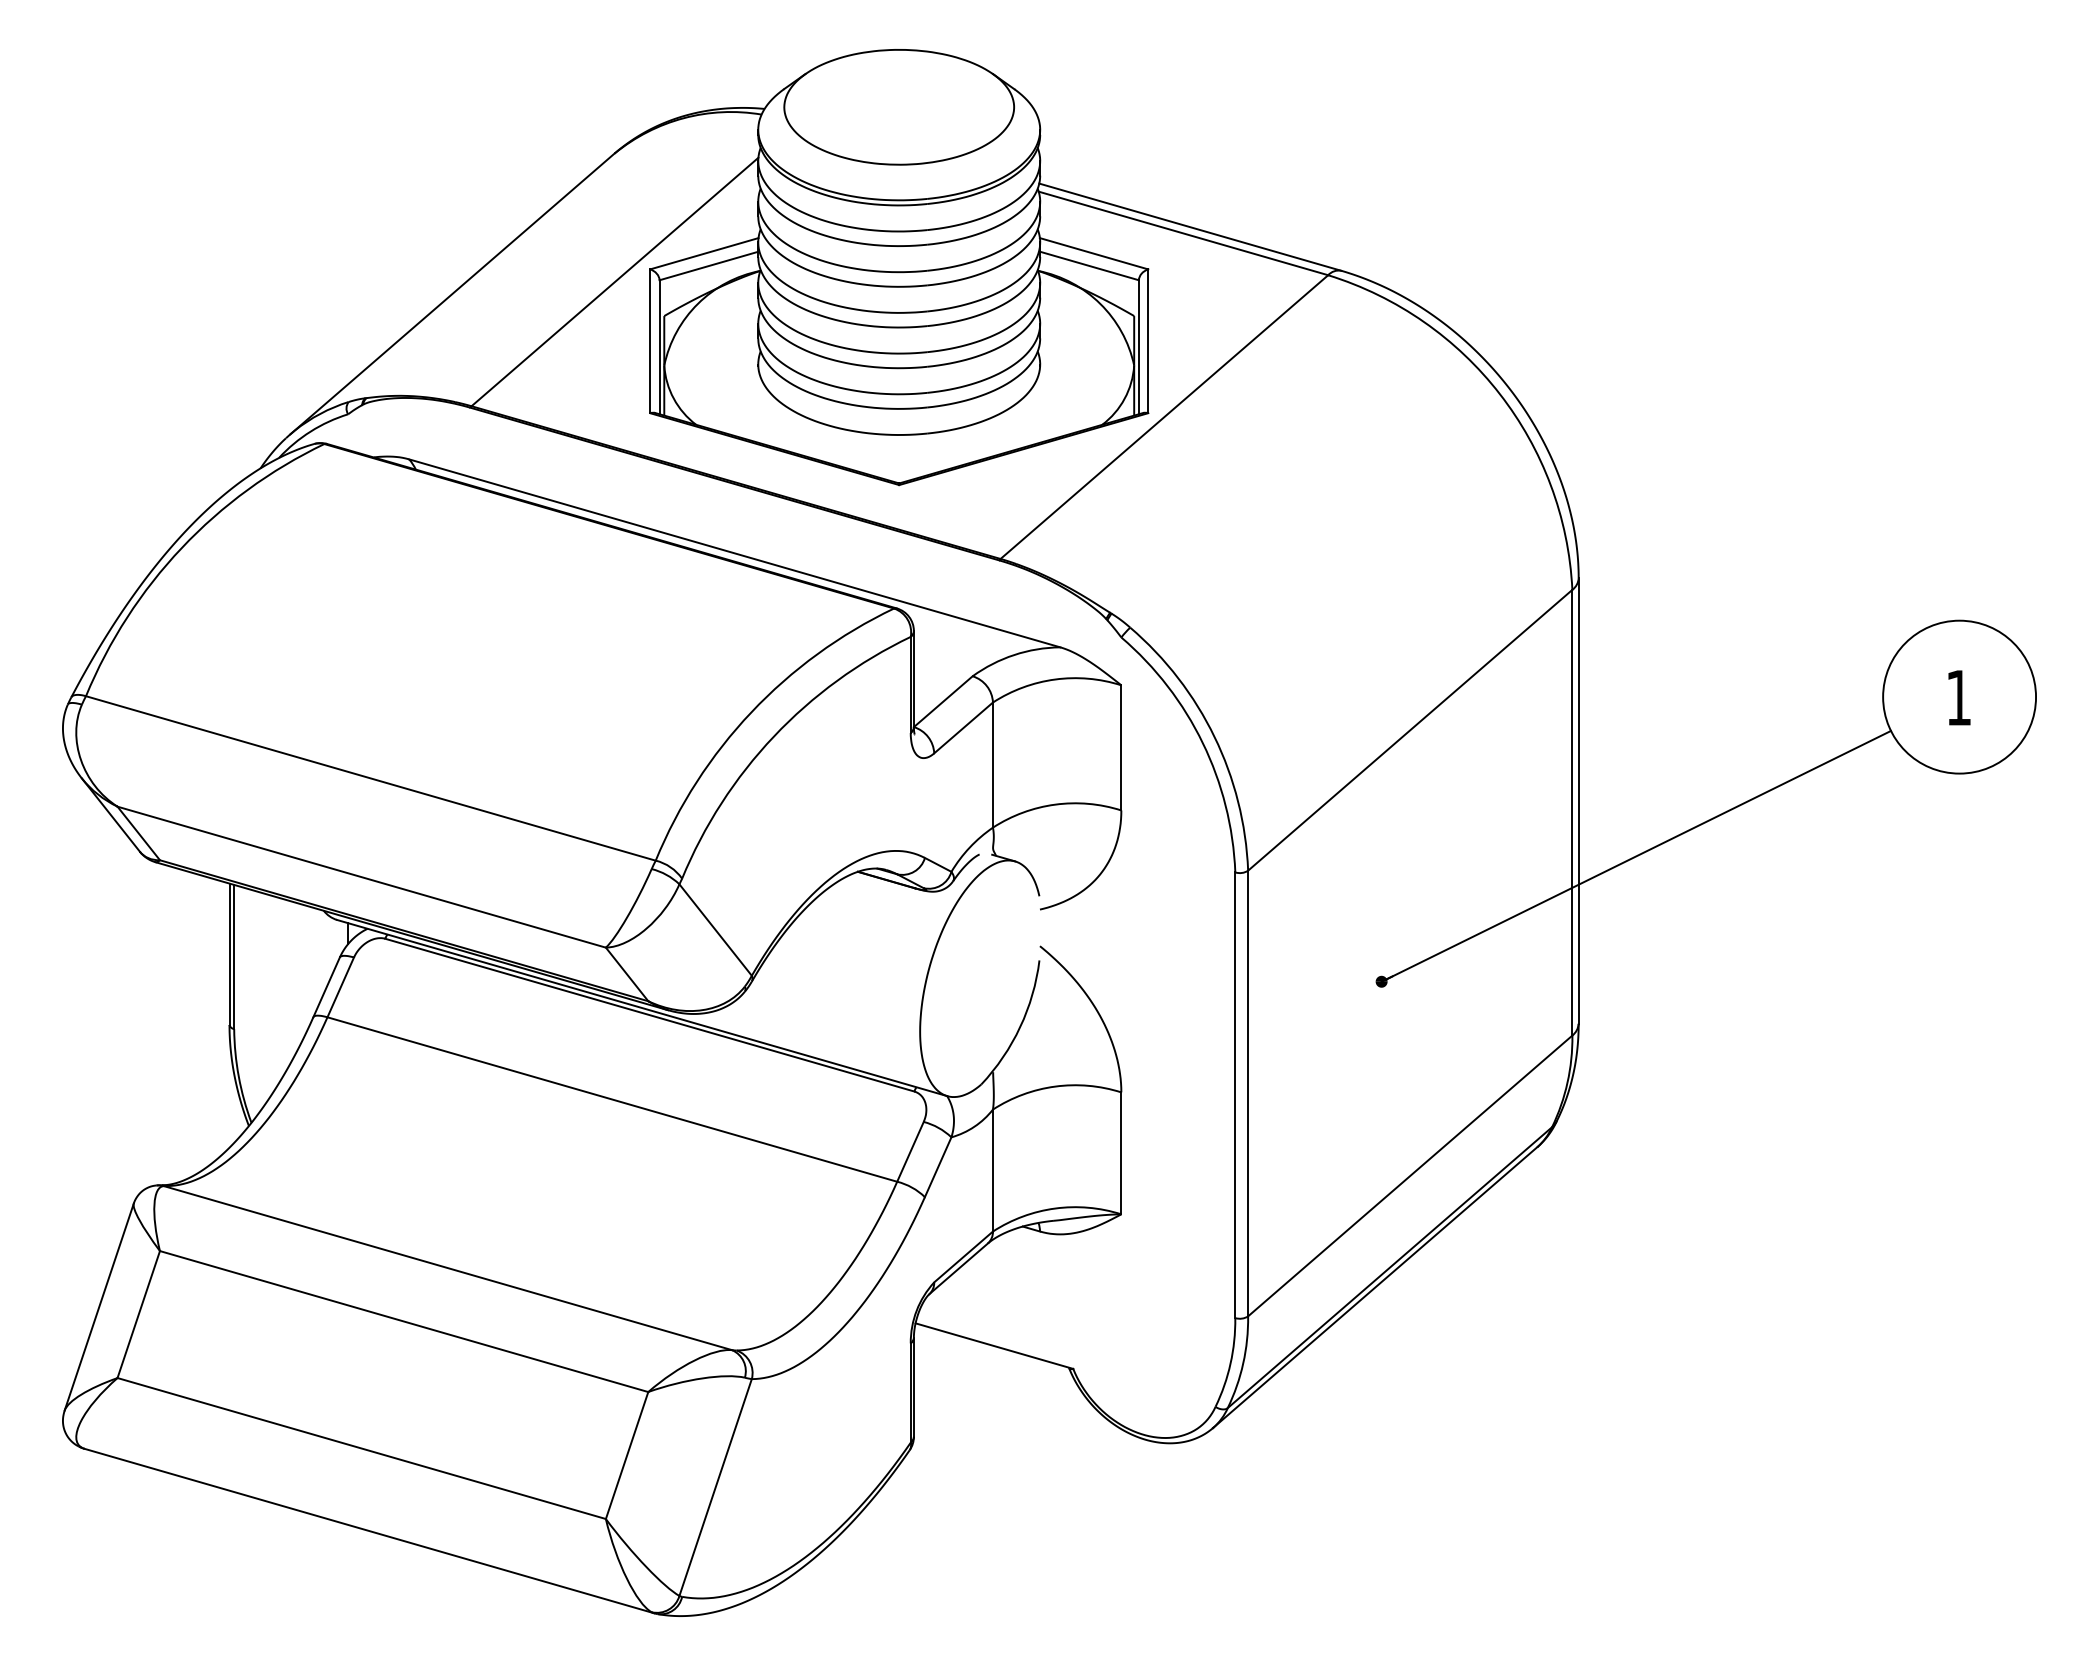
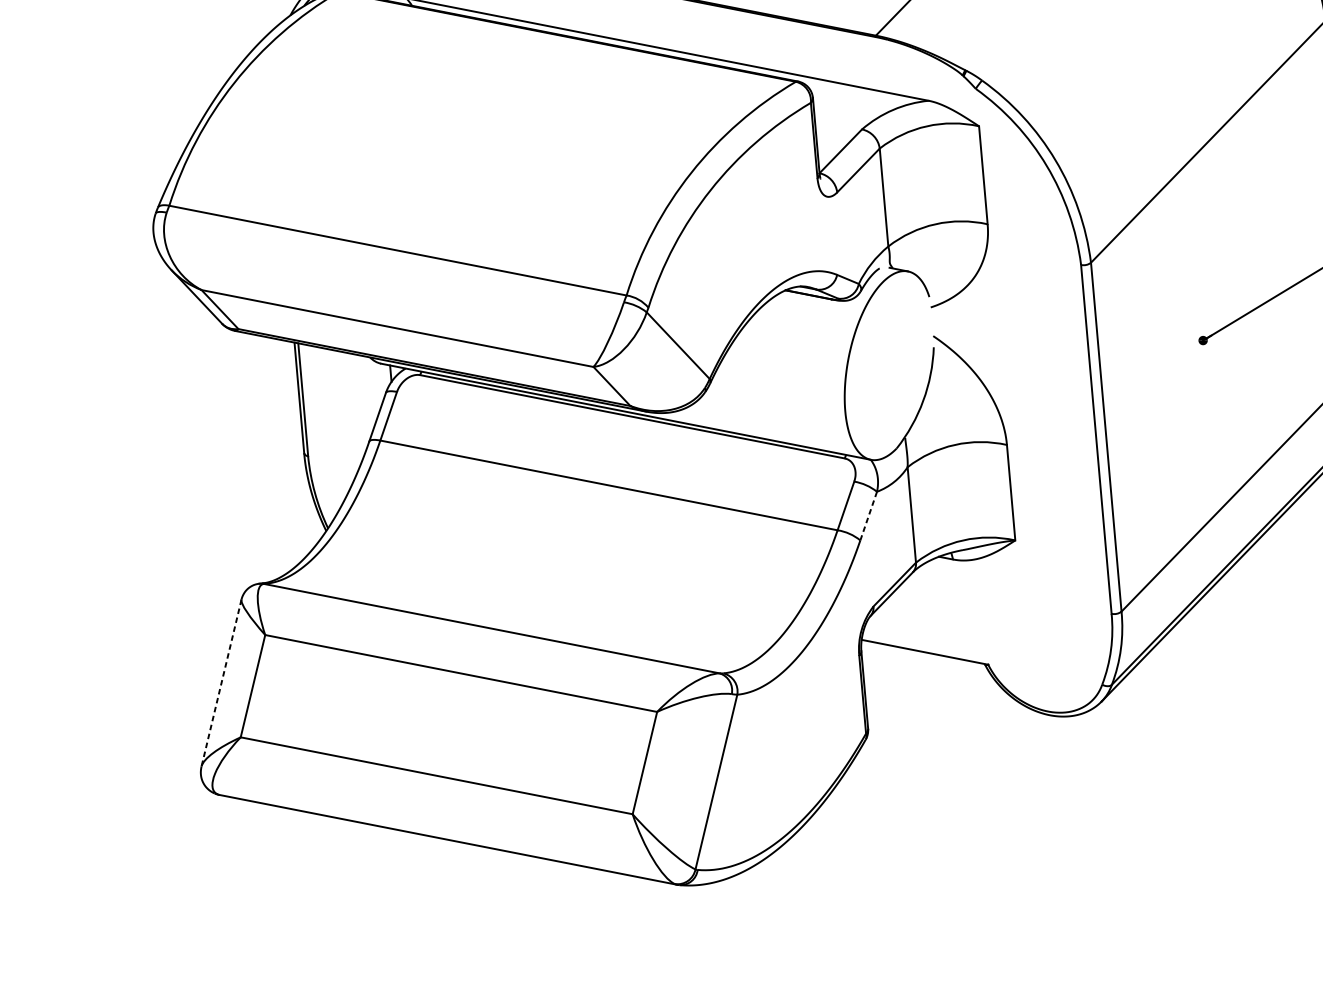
line: (938, 1167) -> (868, 516), solid -> dashed
line: (99, 1307) -> (221, 683), solid -> dashed

